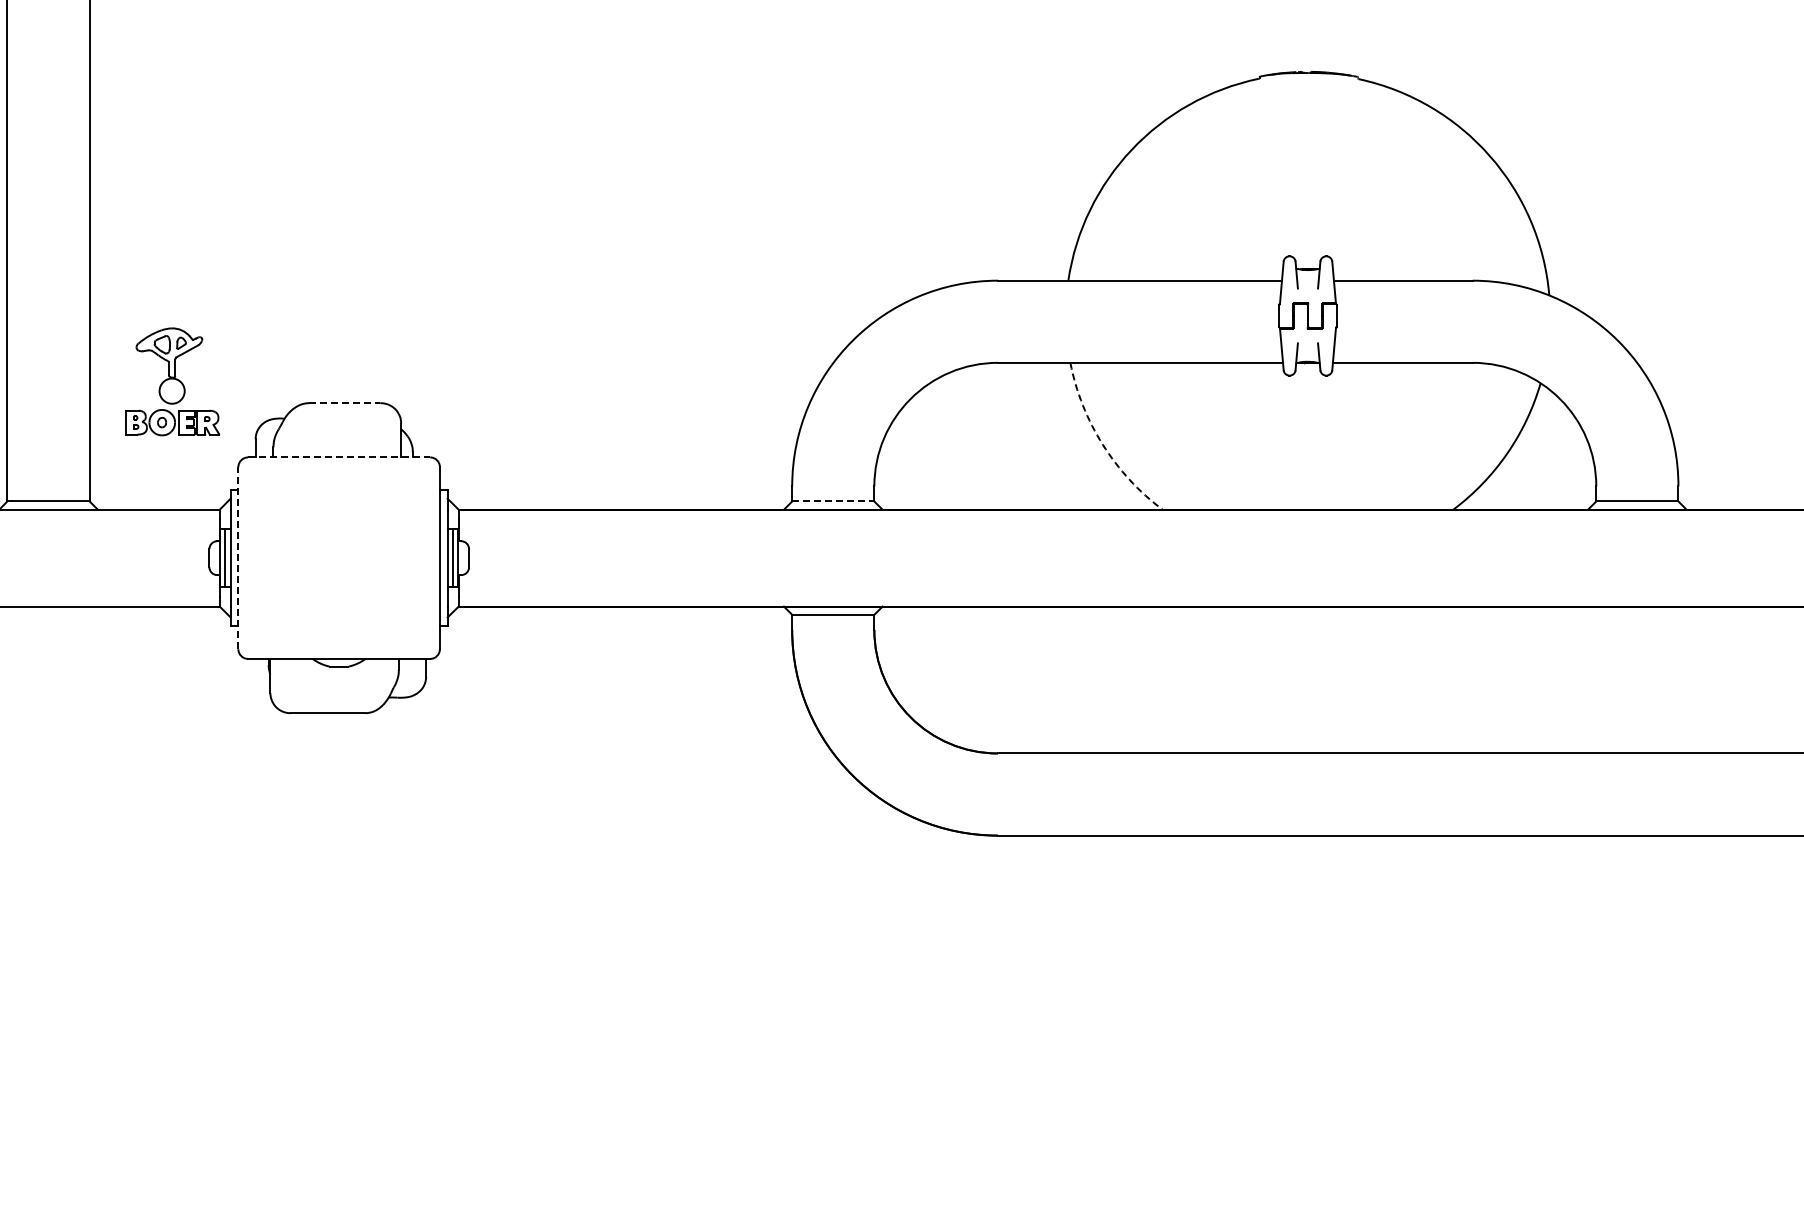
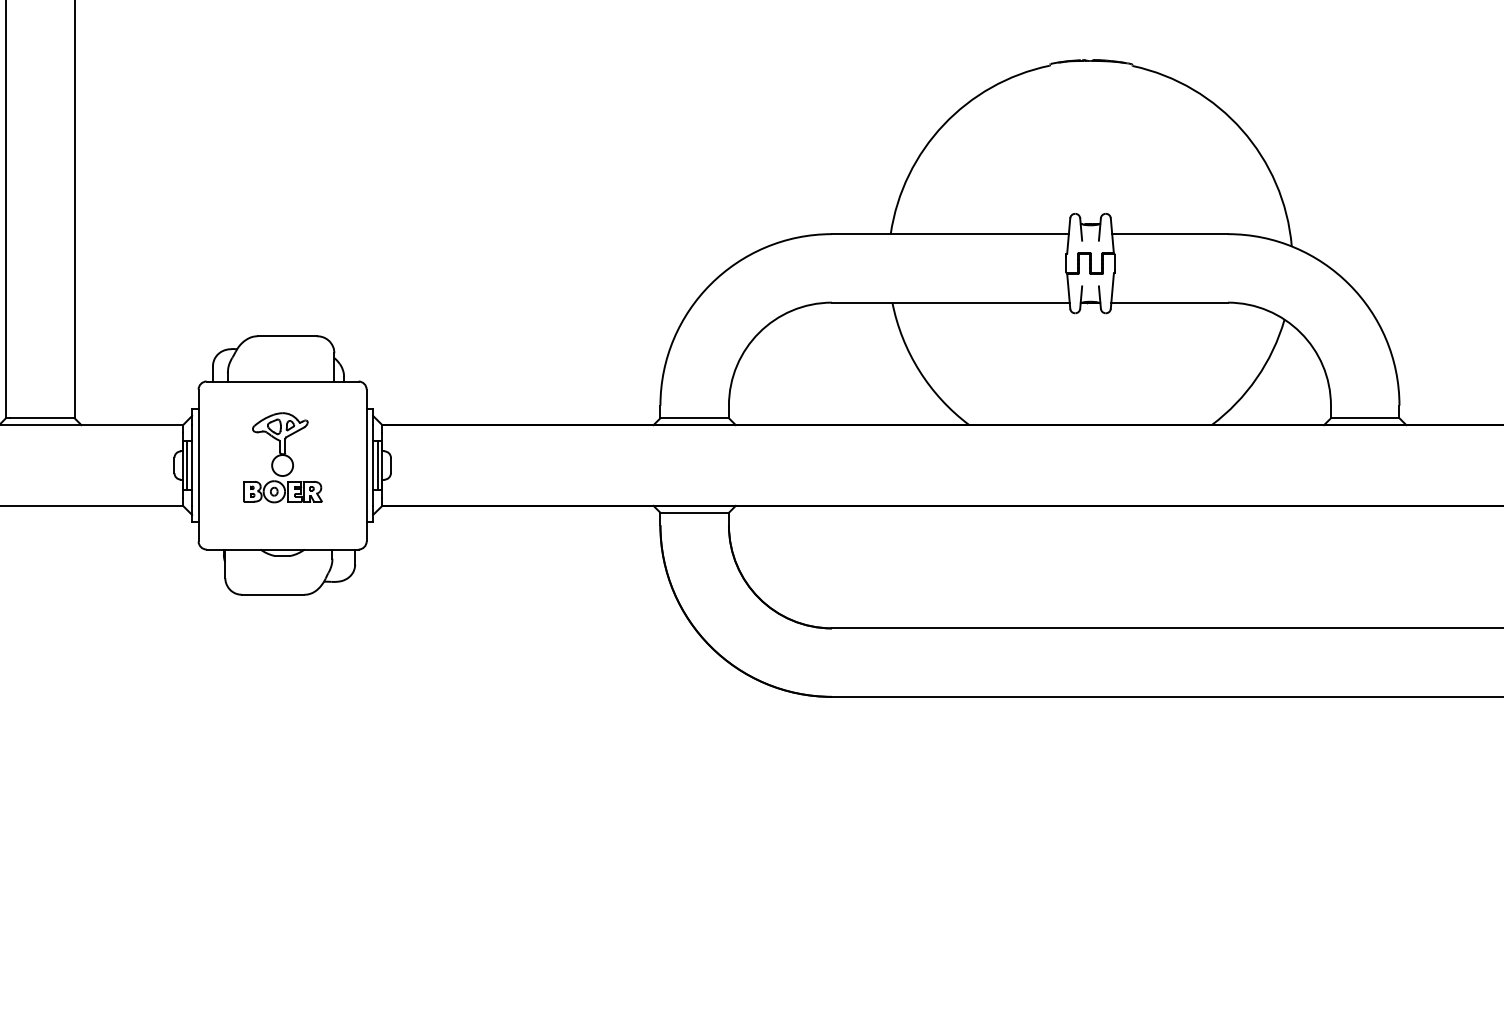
part: (172, 381) -> (282, 457), moved
line: (345, 403) -> (287, 336), dashed -> solid
arc: (1102, 444) -> (919, 370), dashed -> solid
line: (339, 457) -> (282, 381), dashed -> solid
line: (833, 501) -> (694, 418), dashed -> solid
line: (238, 557) -> (198, 464), dashed -> solid

